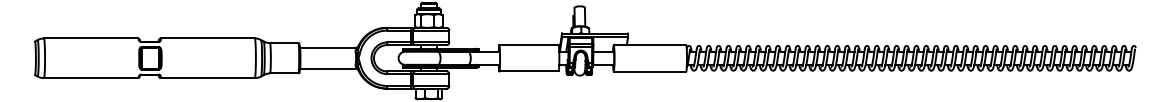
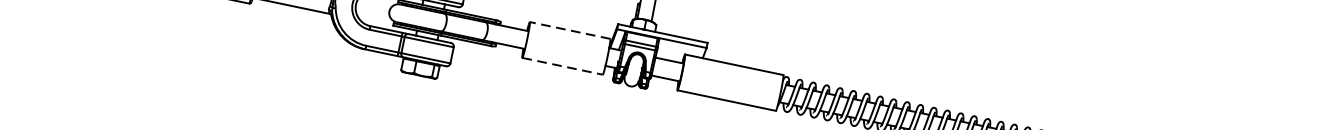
line: (529, 45) -> (570, 31), solid -> dashed
line: (529, 71) -> (563, 66), solid -> dashed

